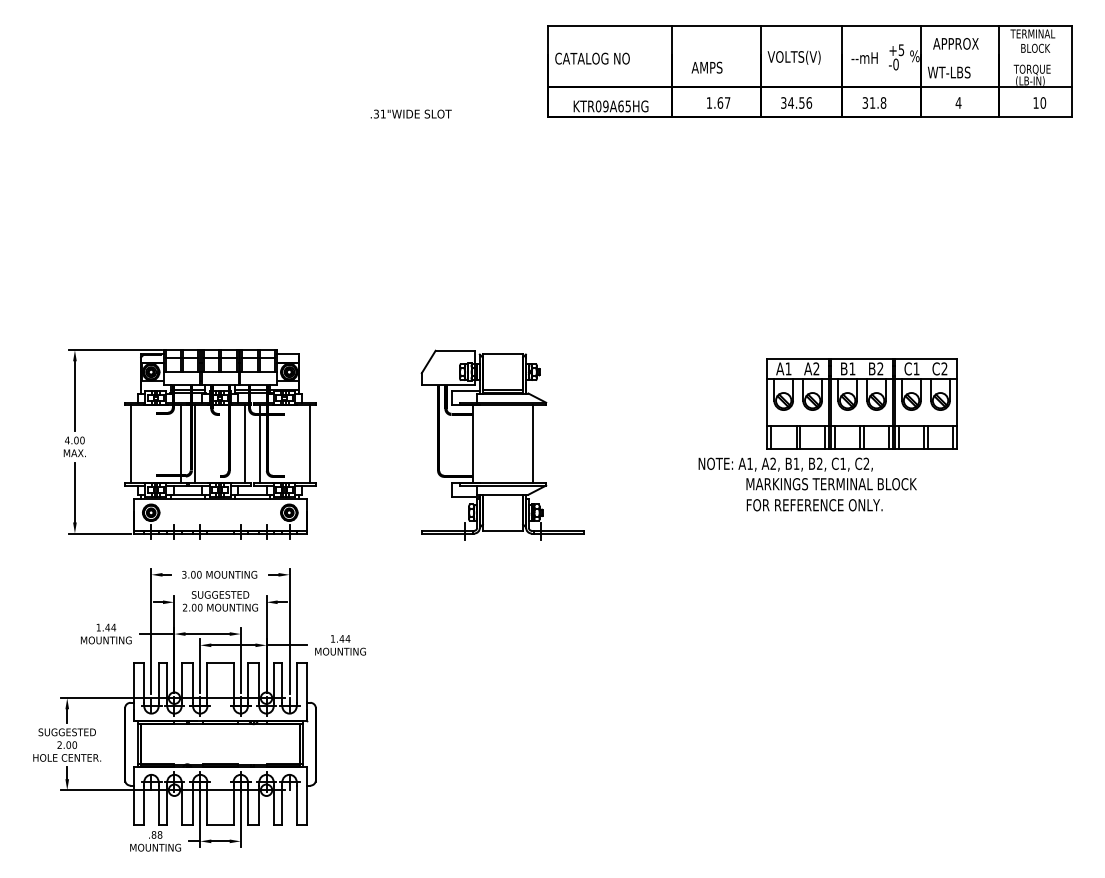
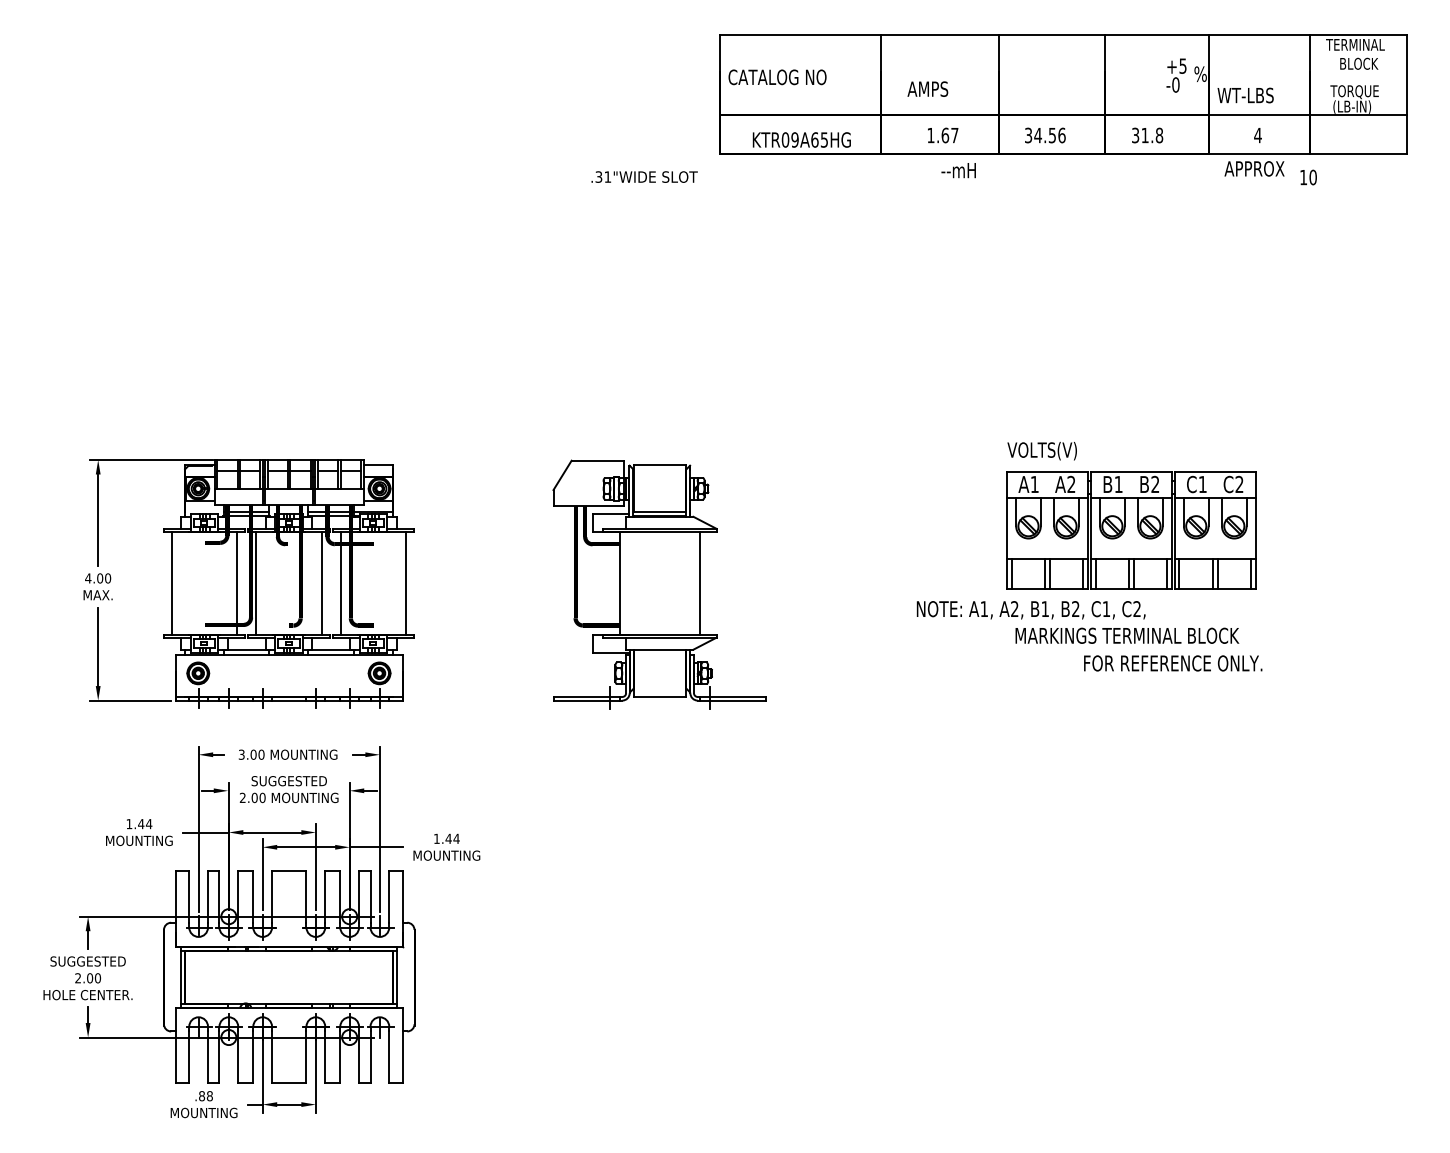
text: (955, 43) -> (1254, 168), moved
text: (793, 58) -> (1041, 451), moved
text: (864, 58) -> (958, 170), moved
text: (1039, 103) -> (1308, 177), moved
text: (411, 113) -> (644, 176), moved
text: (831, 483) -> (1127, 635), moved
text: (814, 505) -> (1173, 663), moved

